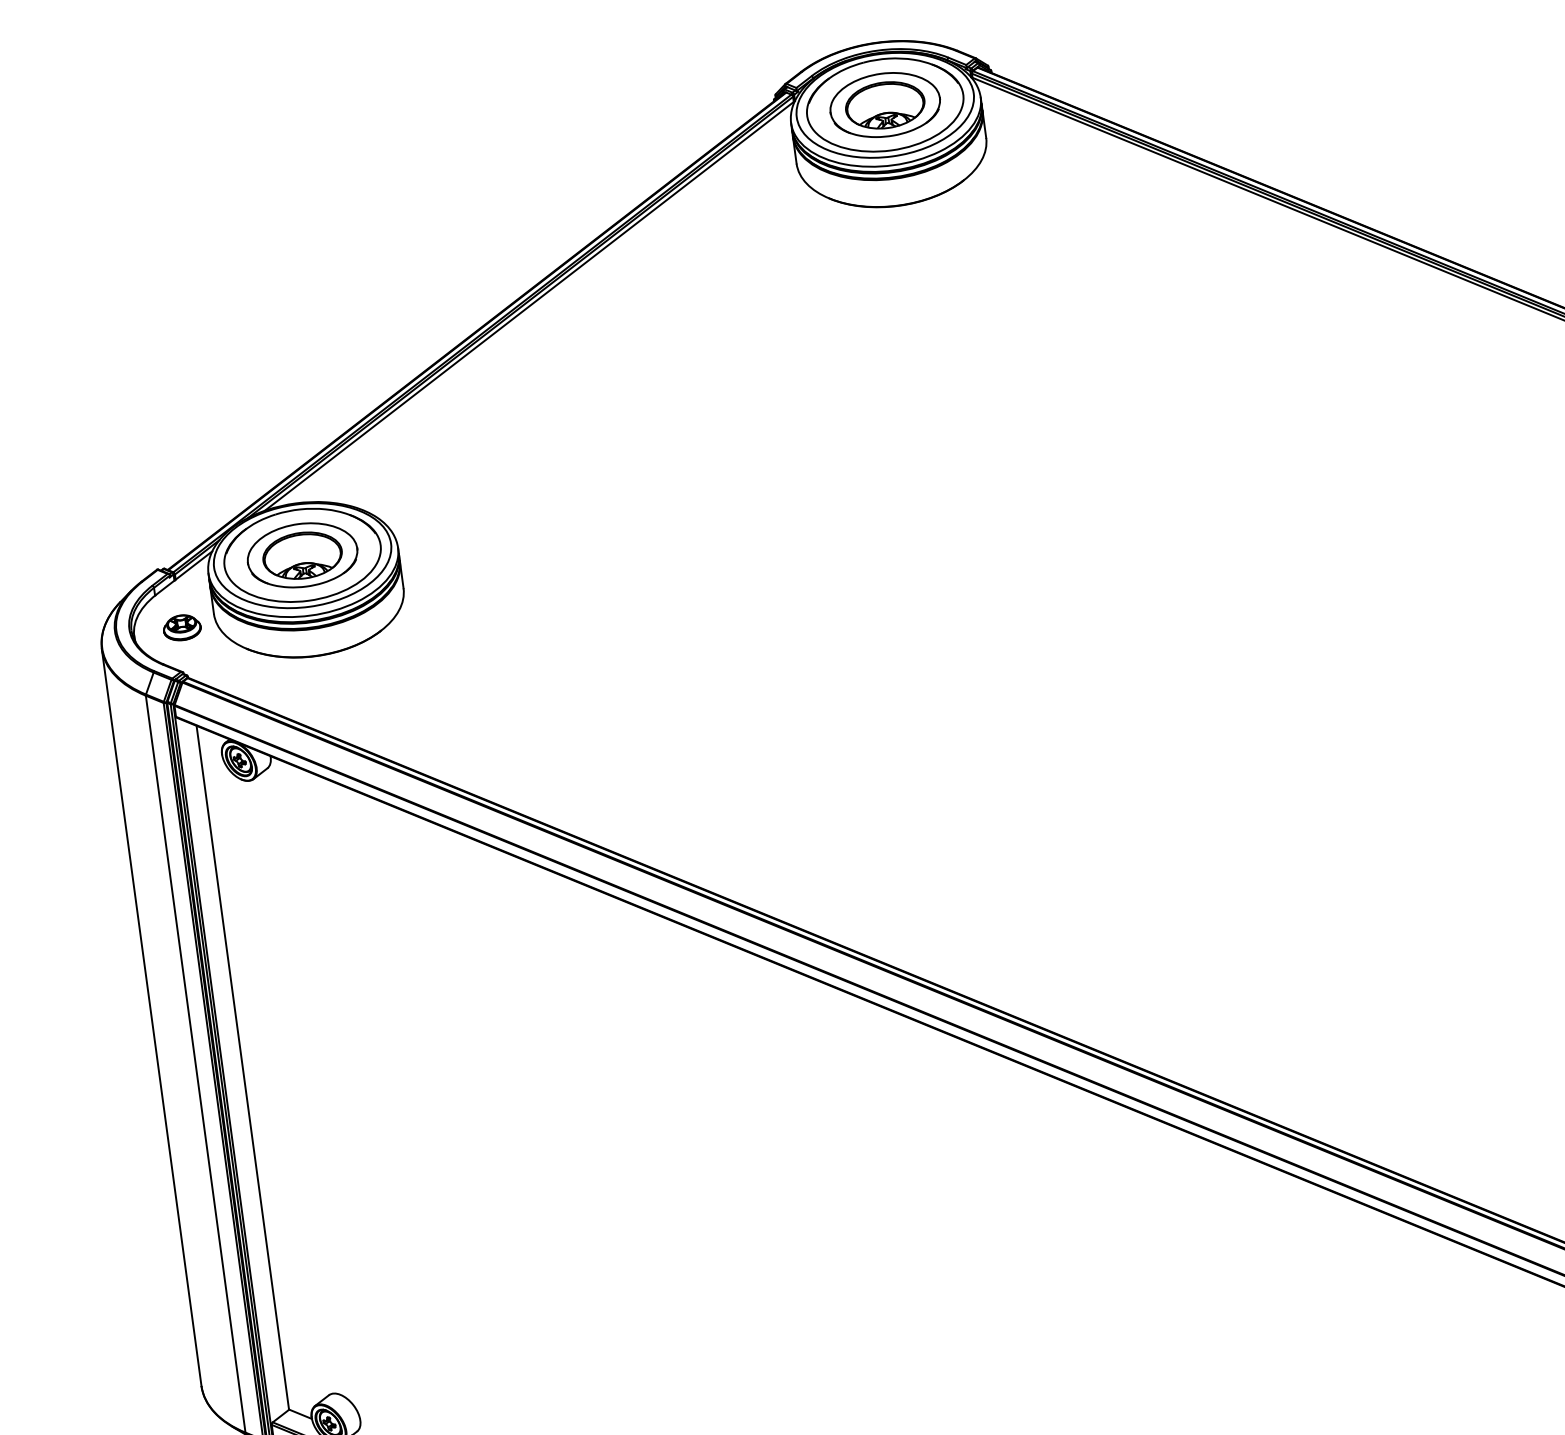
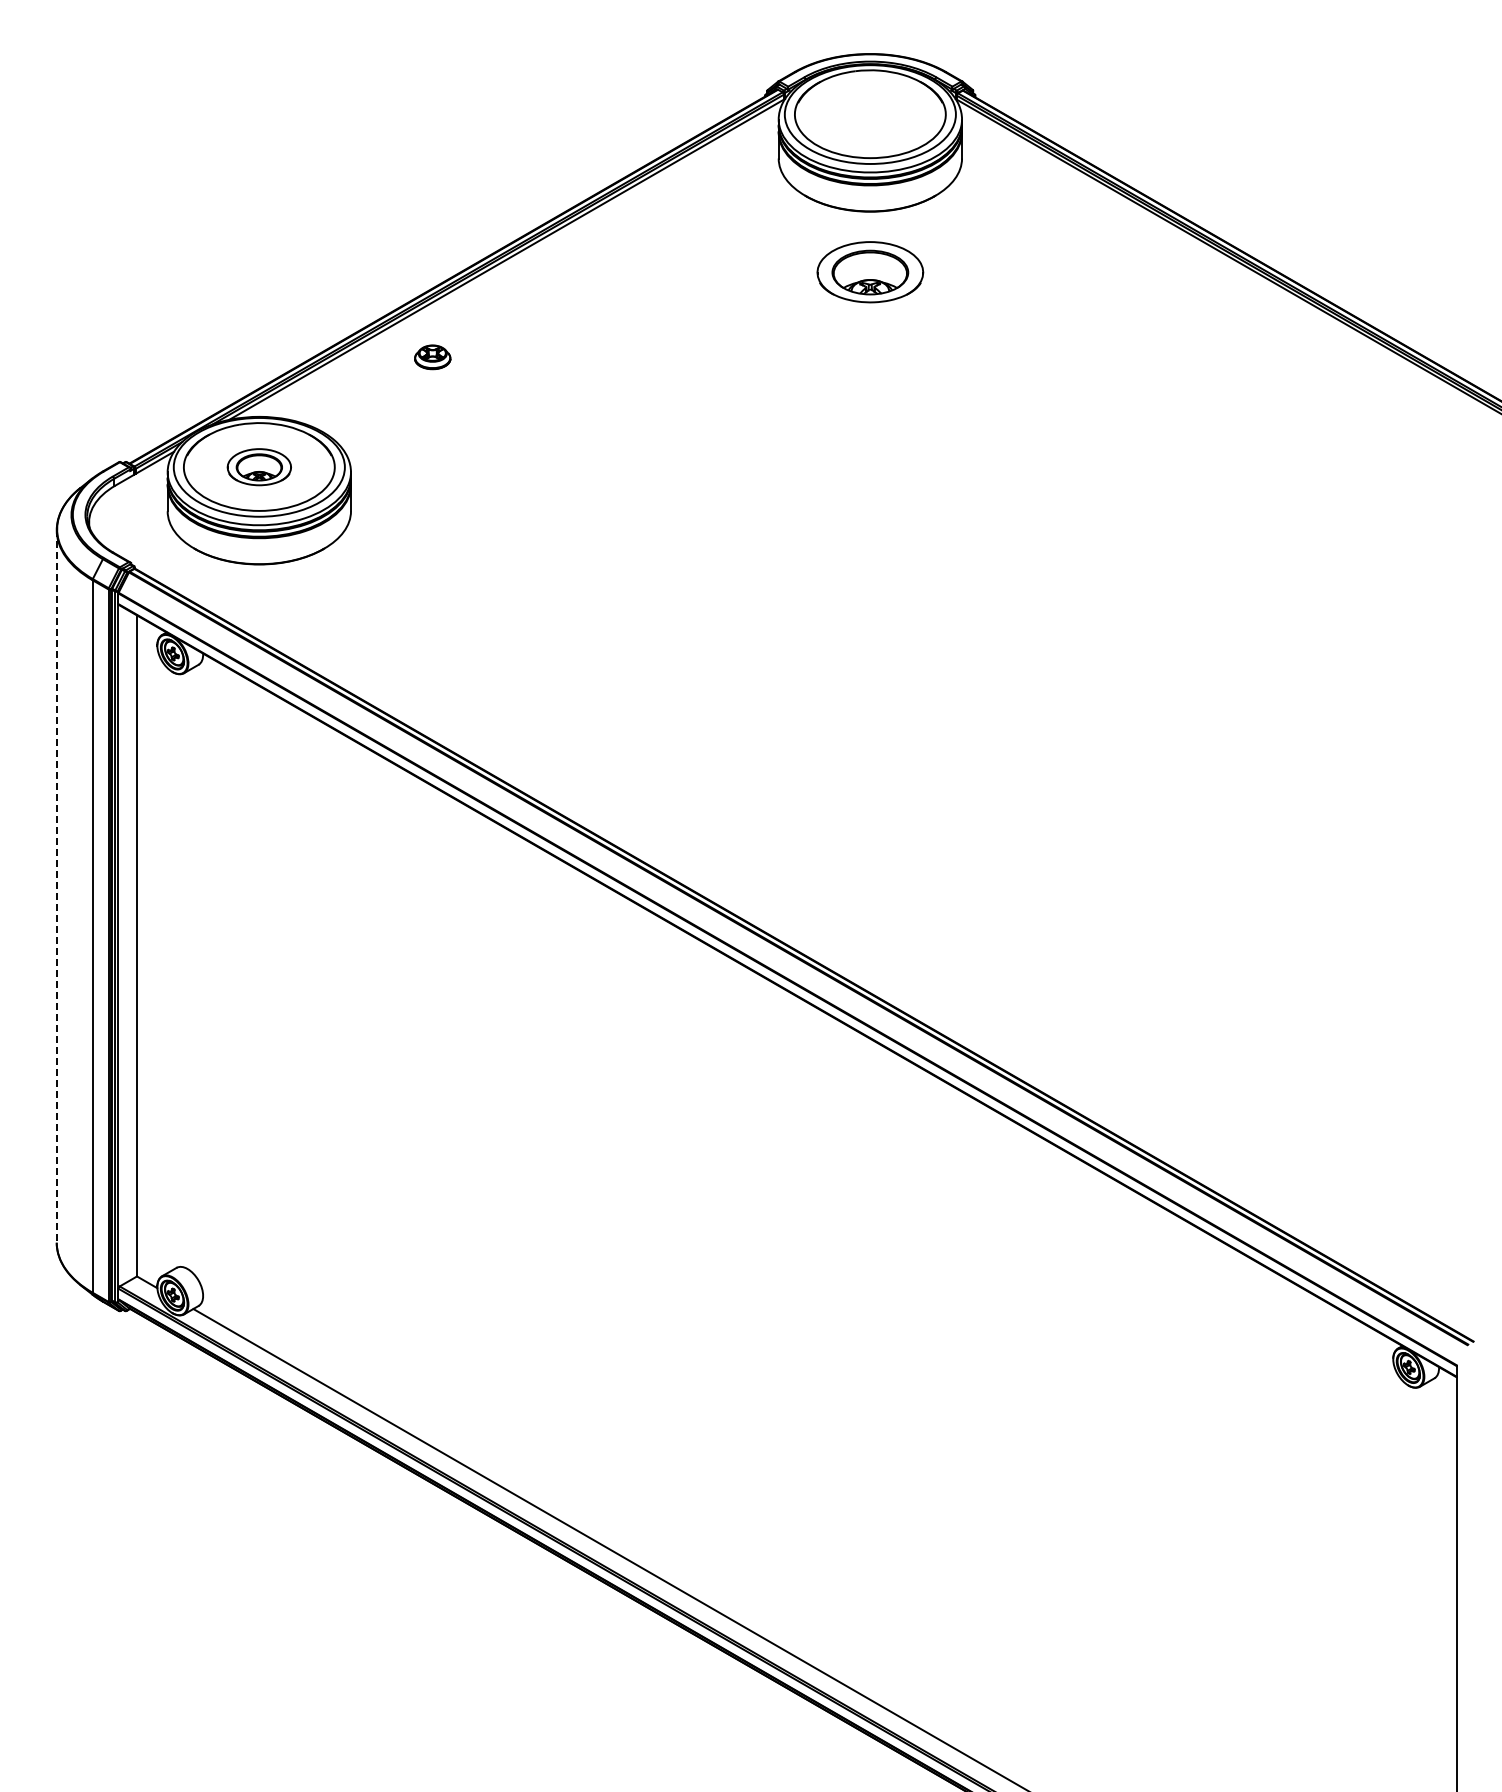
part: (885, 105) -> (870, 272), moved
part: (302, 555) -> (259, 467), size x0.6
part: (181, 627) -> (432, 357), moved
line: (151, 1018) -> (56, 887), solid -> dashed

